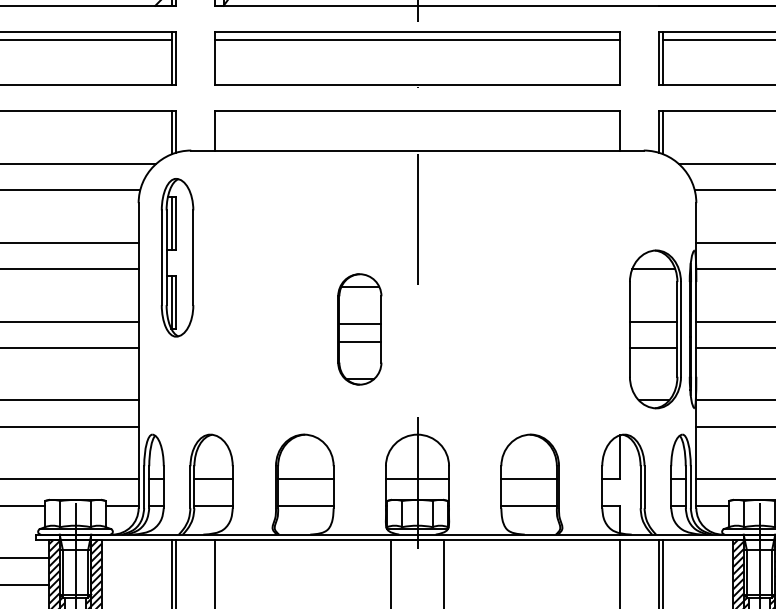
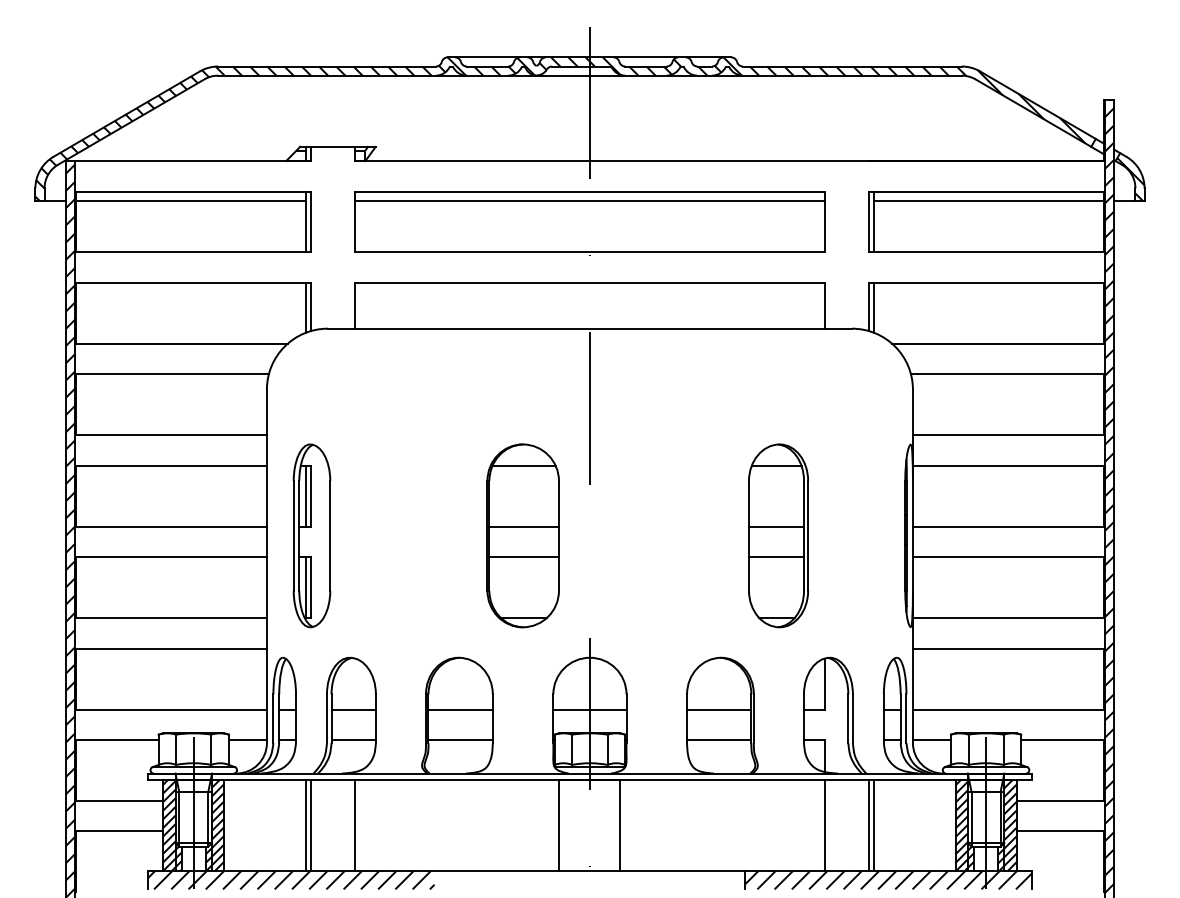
part: (177, 257) -> (311, 535), moved
part: (359, 329) -> (522, 535), size x1.43
part: (655, 329) -> (778, 535), moved

